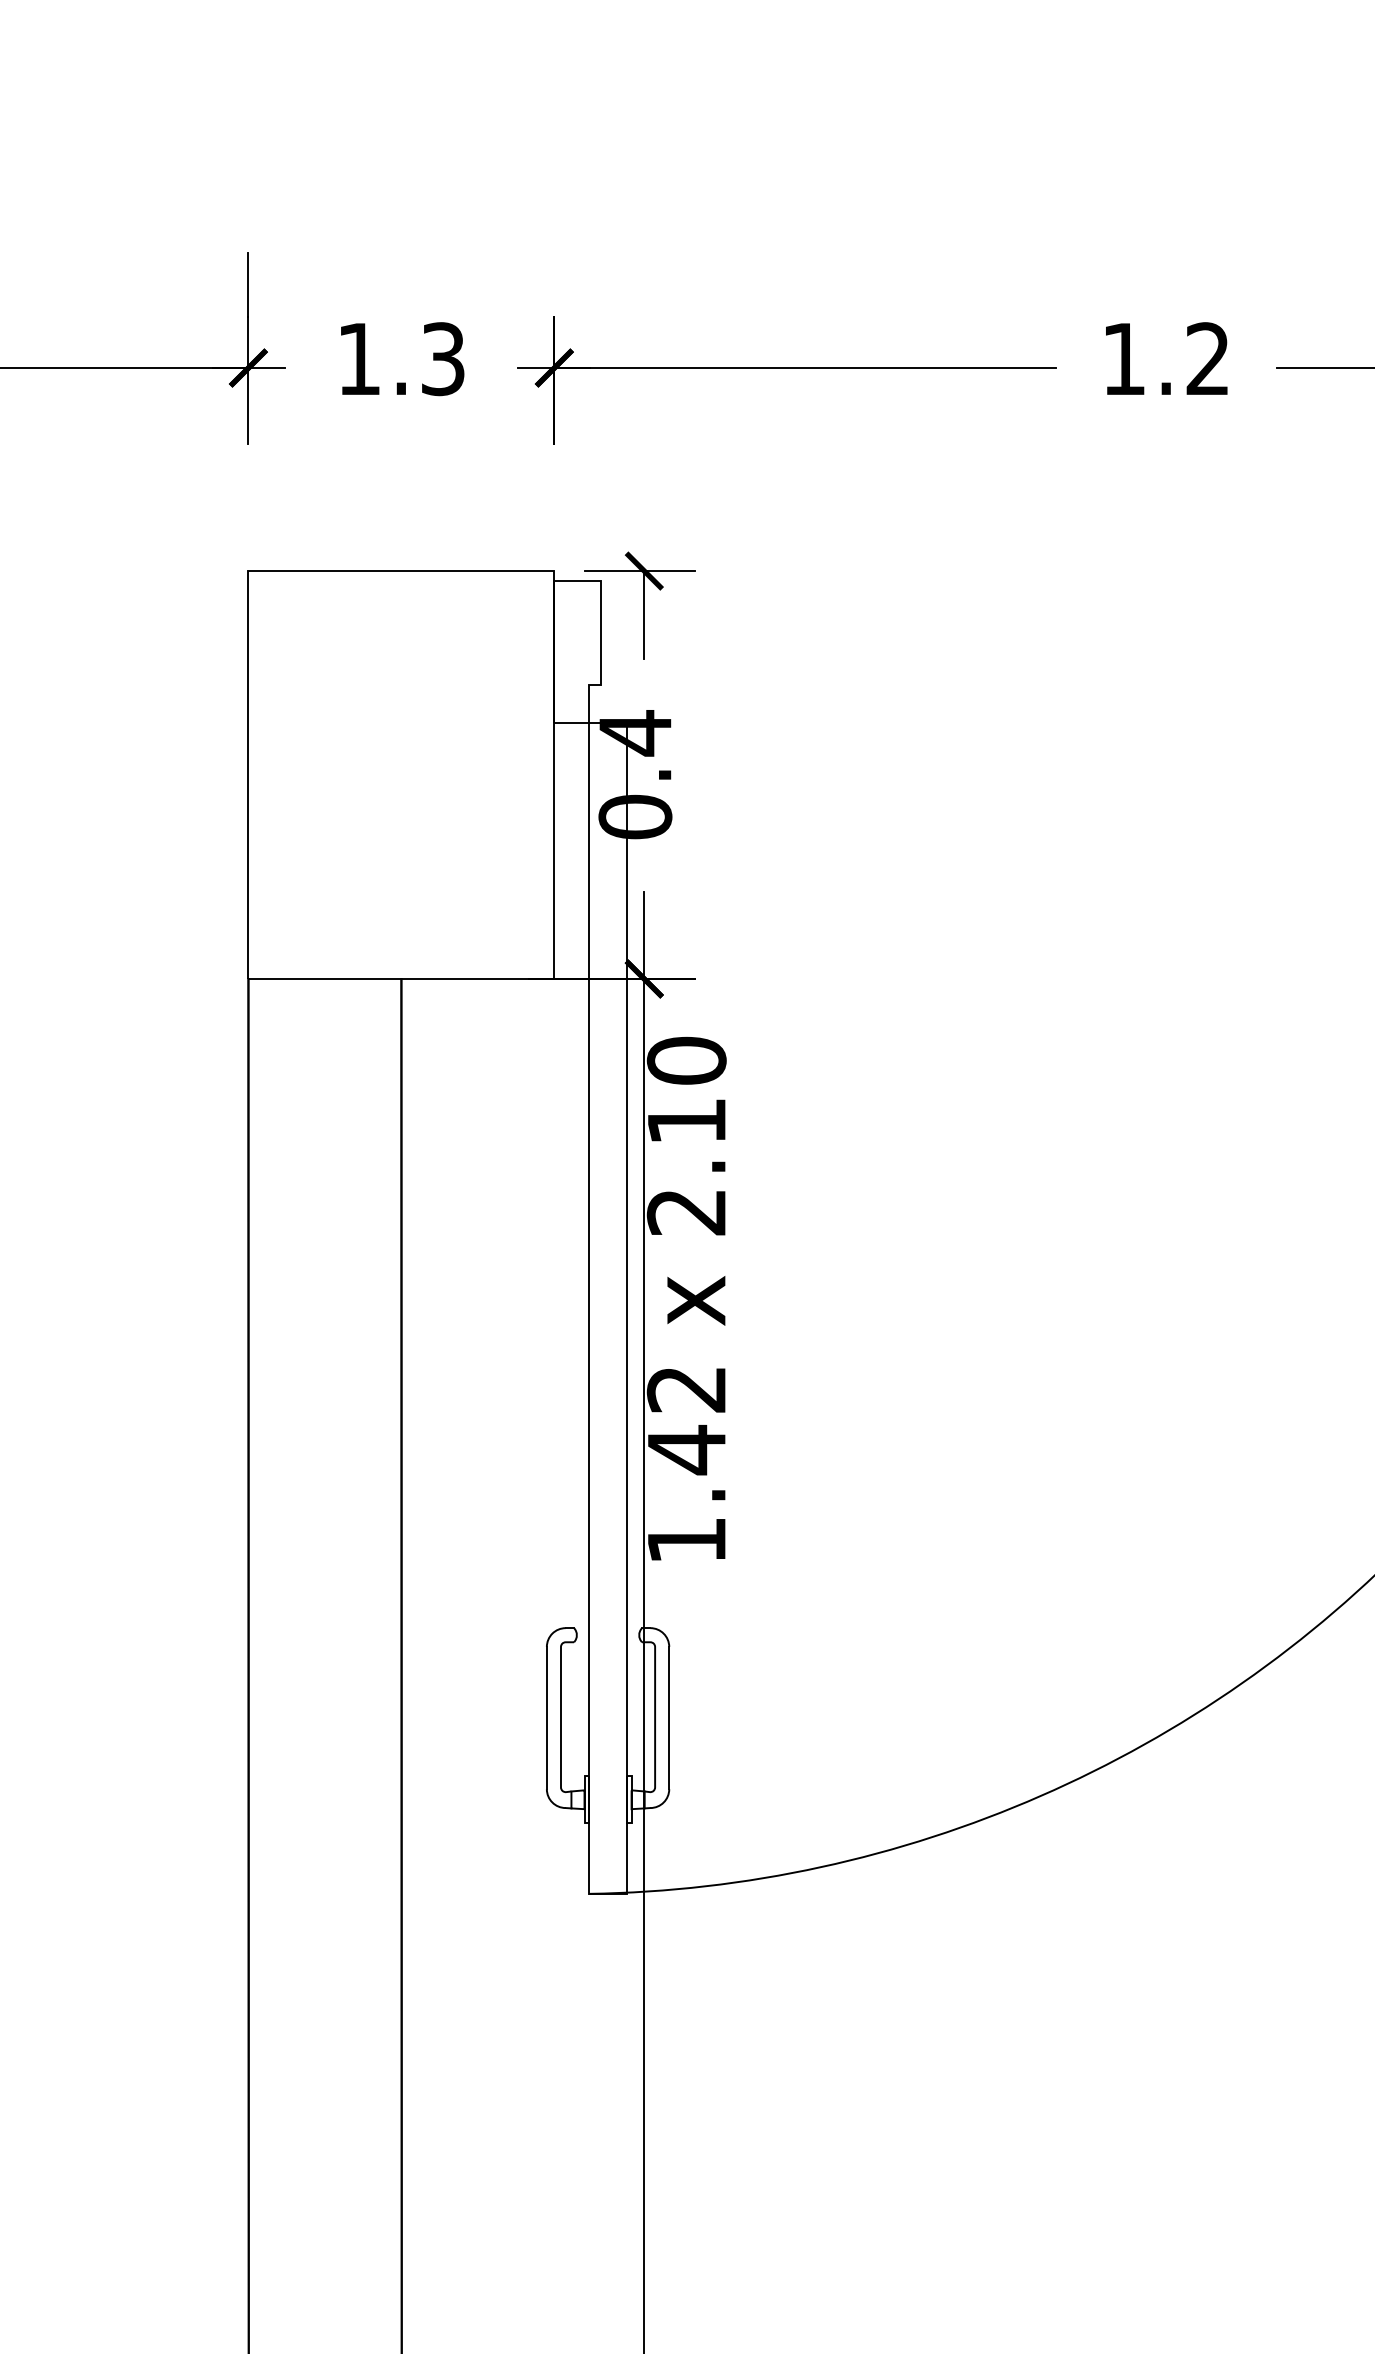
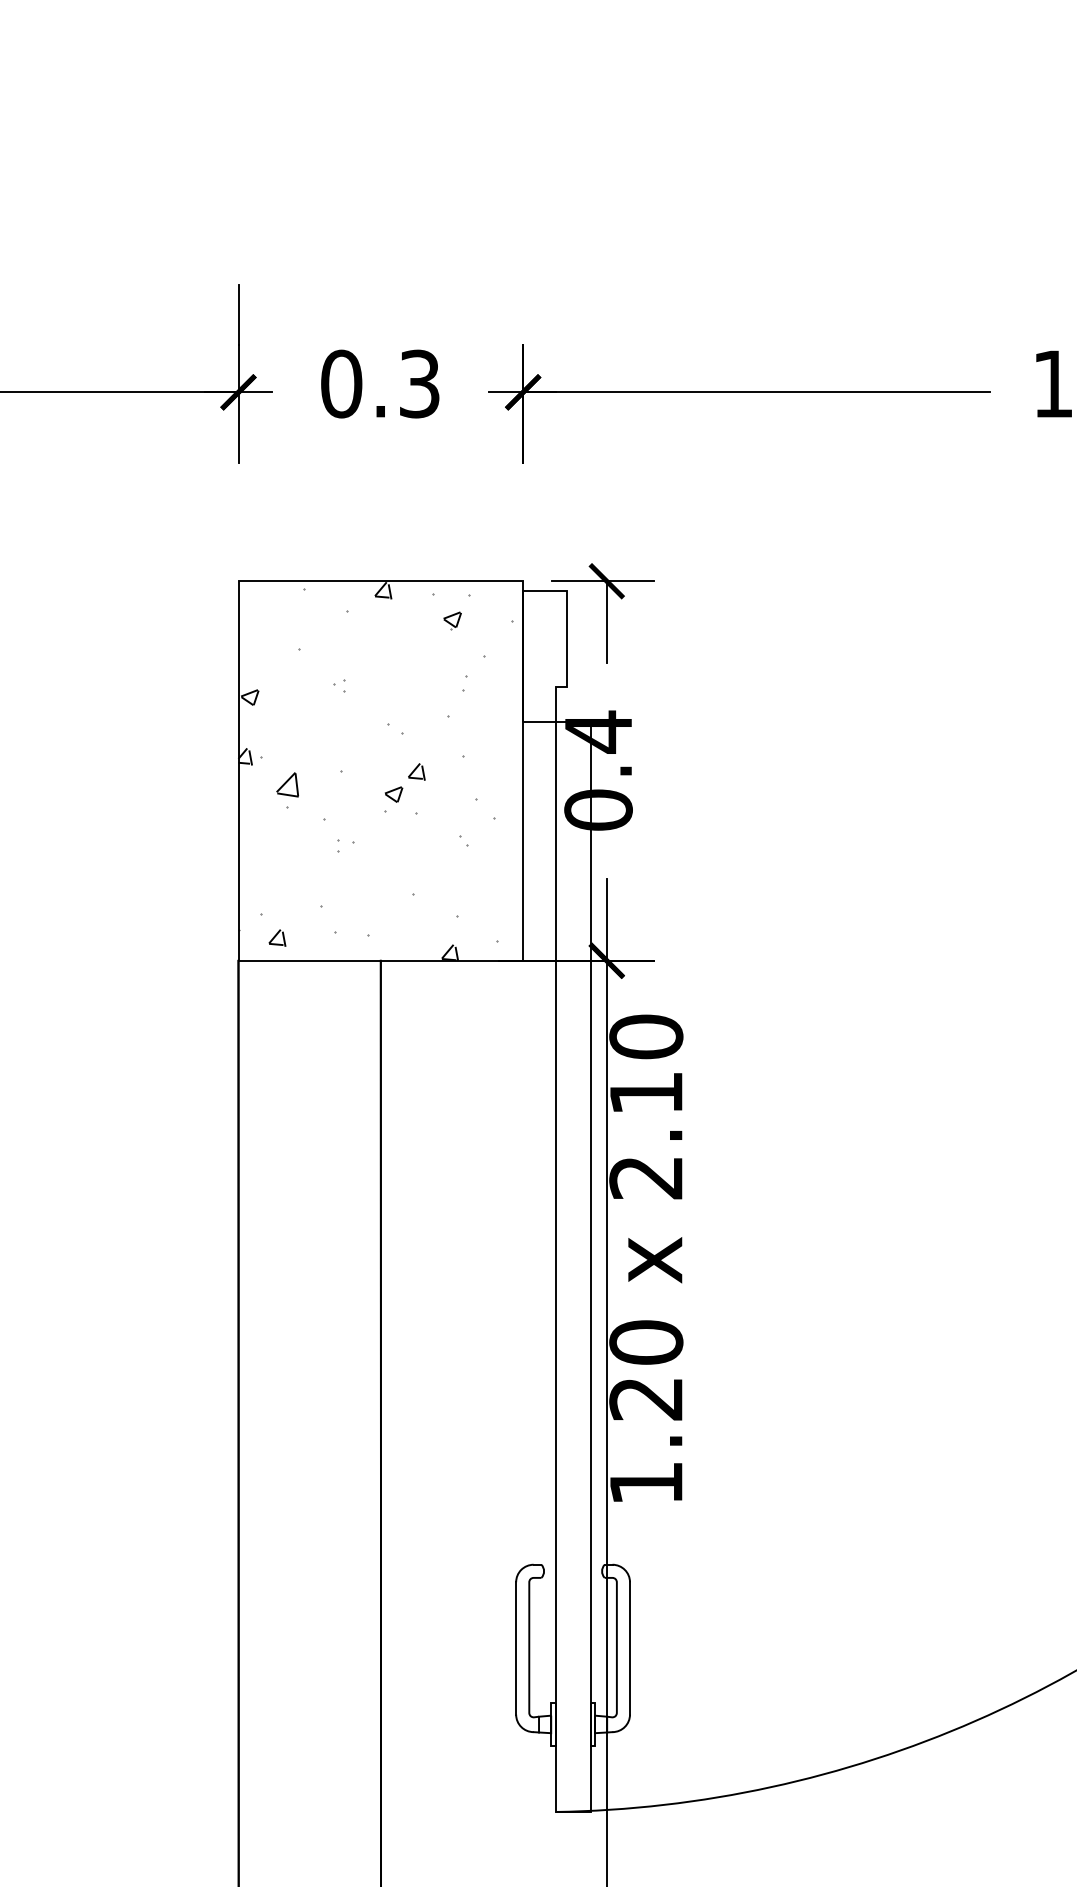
text: (359, 359) -> (341, 384), 1.3 -> 0.3
hatch: (395, 775) -> (375, 771), added
text: (686, 1420) -> (646, 1371), 1.42 -> 1.20

